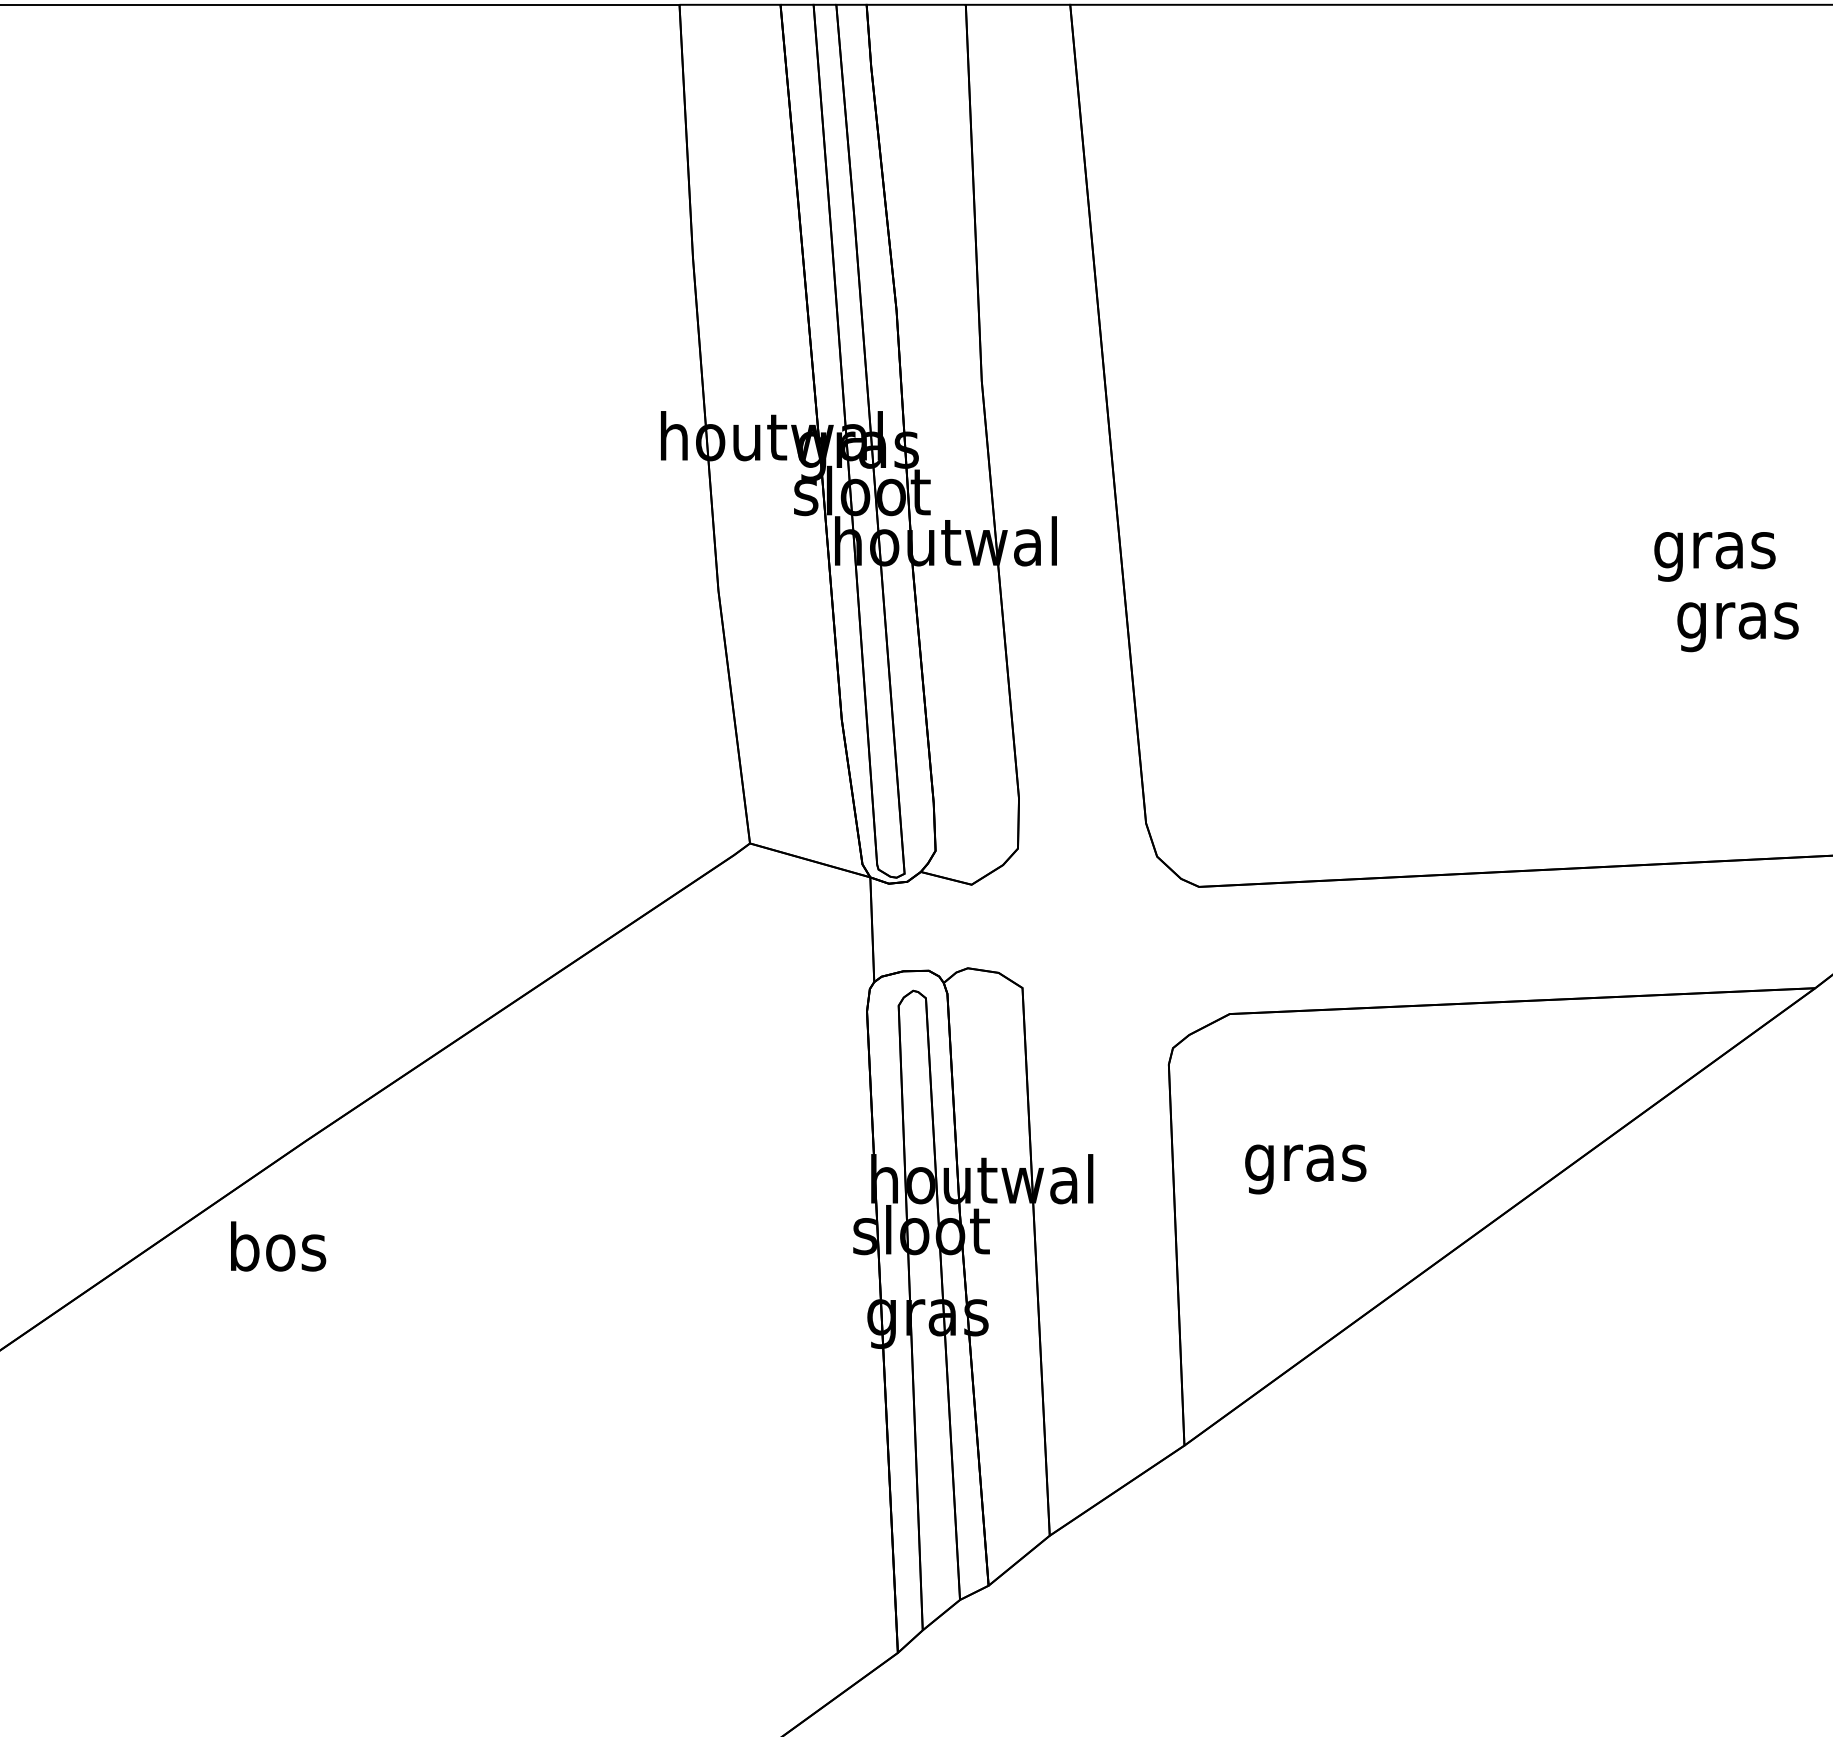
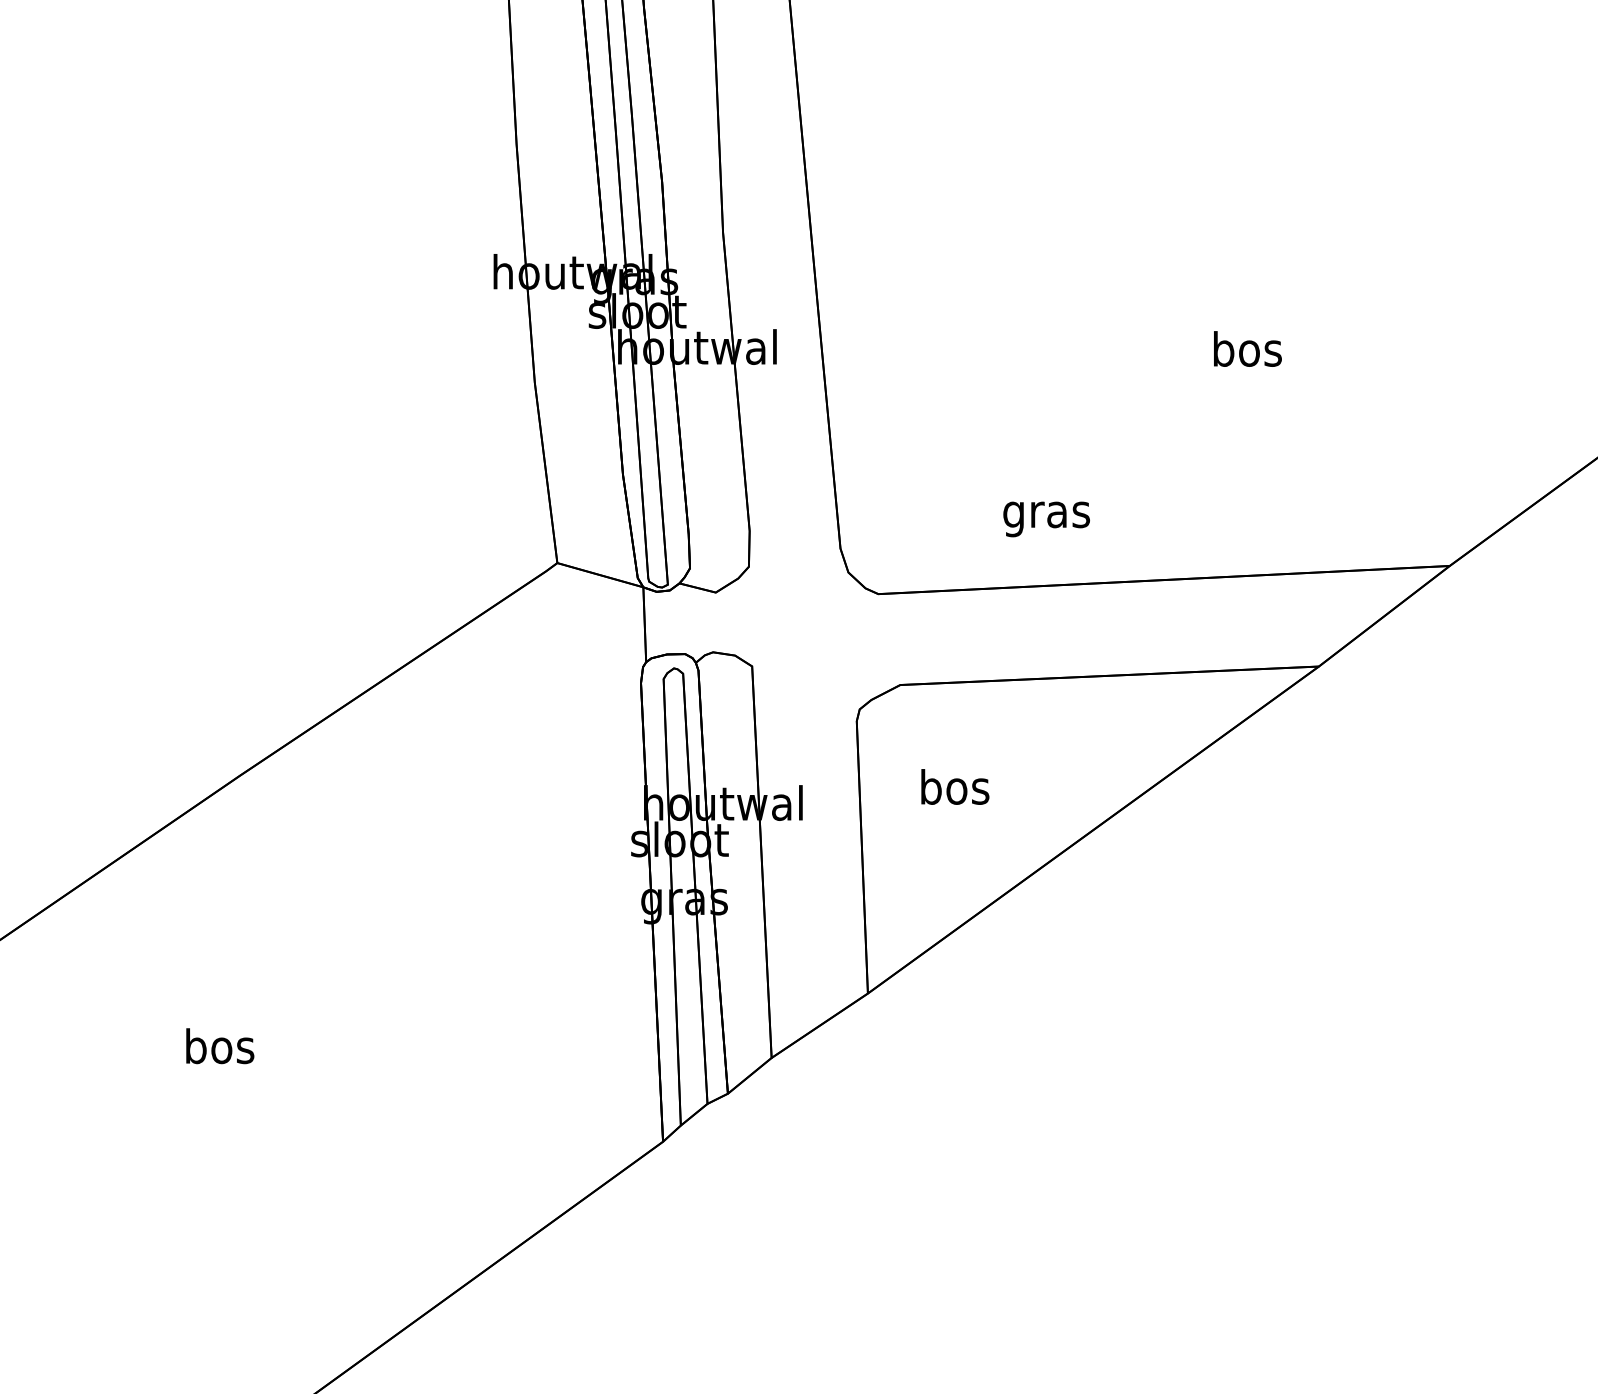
text: (1713, 550) -> (1246, 353), gras -> bos
text: (1737, 627) -> (1046, 519), moved
text: (1305, 1162) -> (954, 791), gras -> bos
text: (278, 1246) -> (220, 1046), moved

